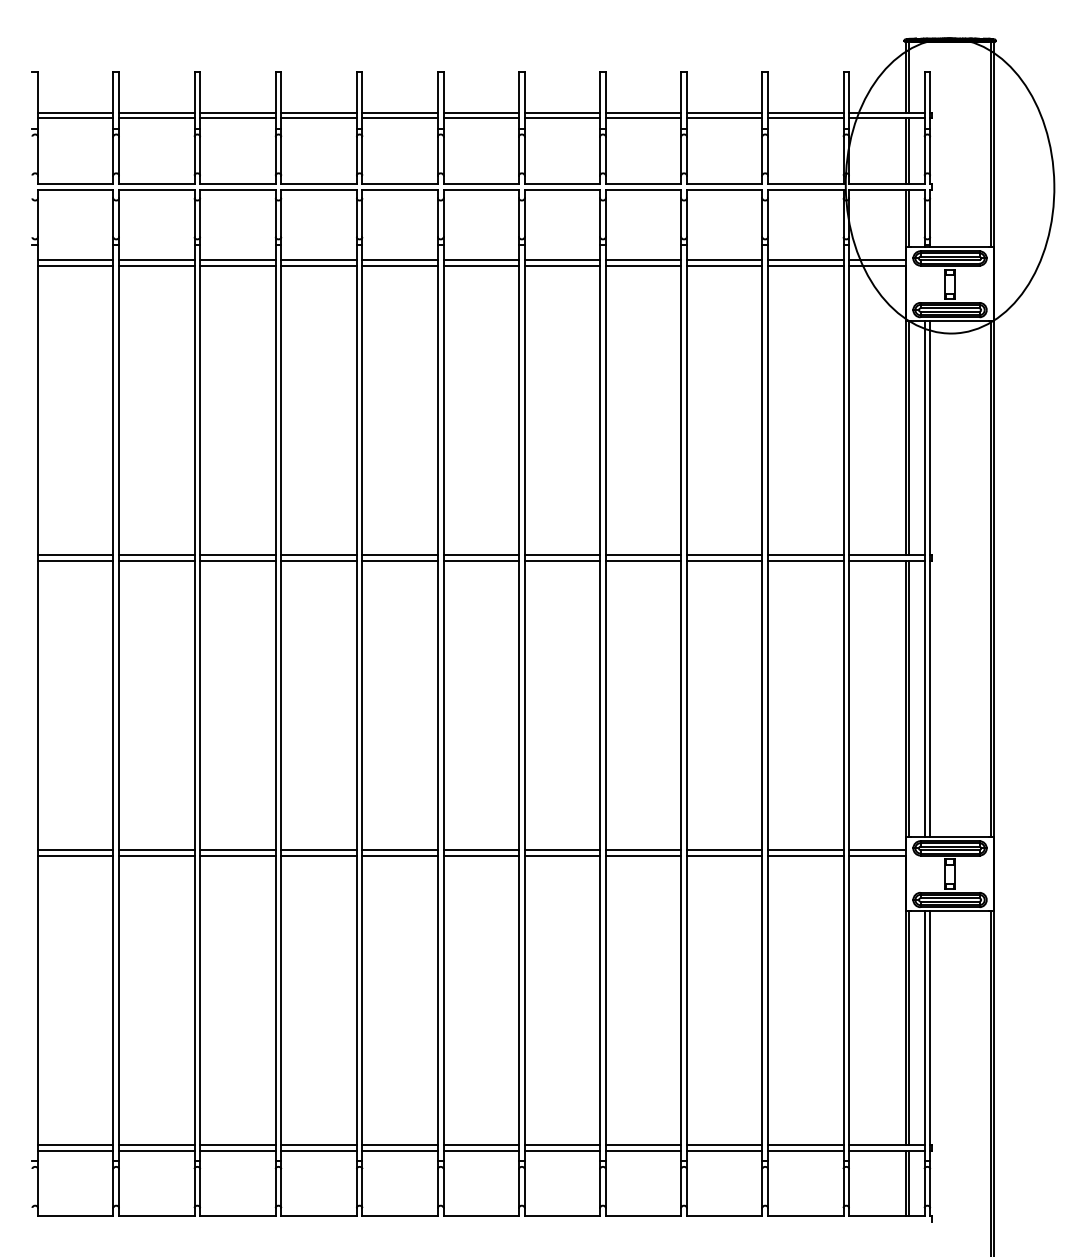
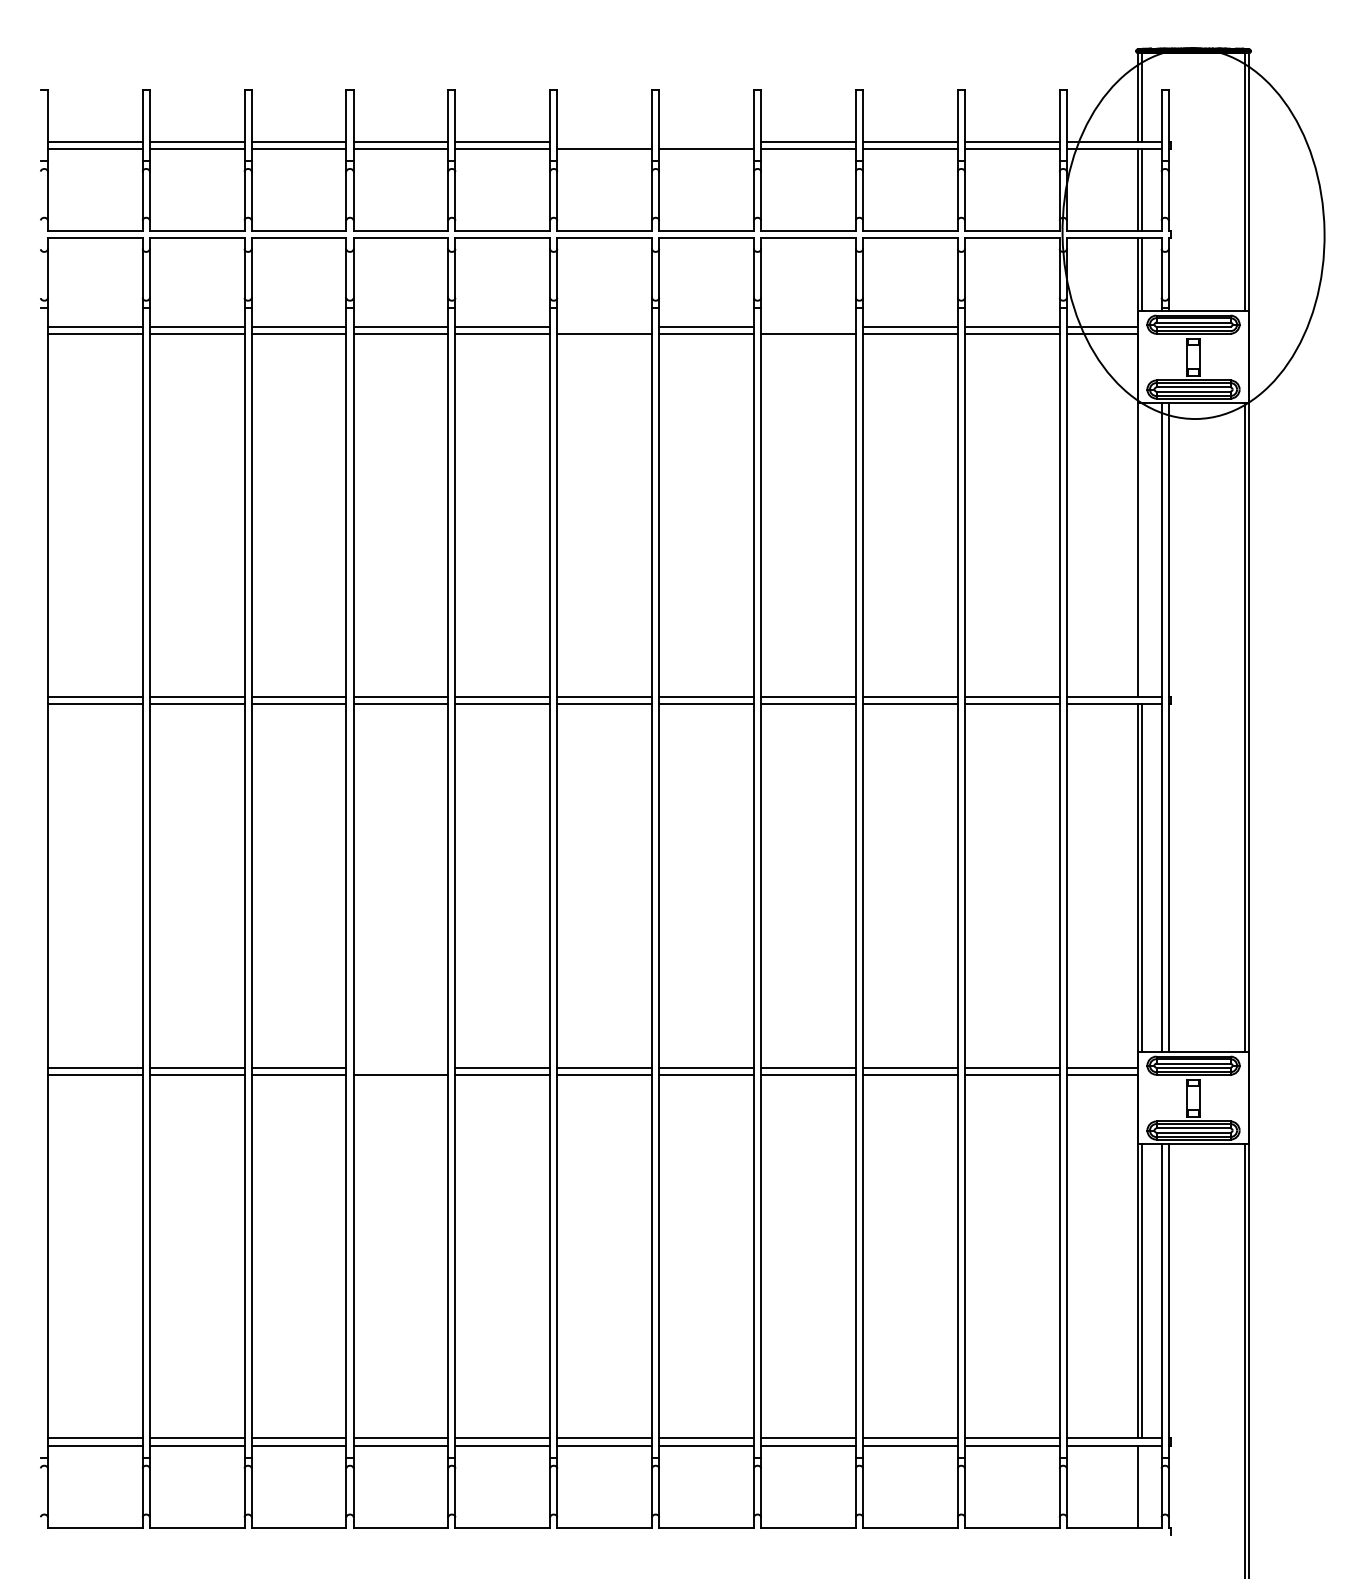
line: (481, 112) -> (604, 141), removed
line: (562, 112) -> (706, 141), removed
line: (481, 259) -> (604, 326), removed
line: (643, 259) -> (808, 326), removed
line: (908, 438) -> (1141, 550), removed
line: (318, 849) -> (400, 1067), removed
line: (908, 1183) -> (1141, 1486), removed

